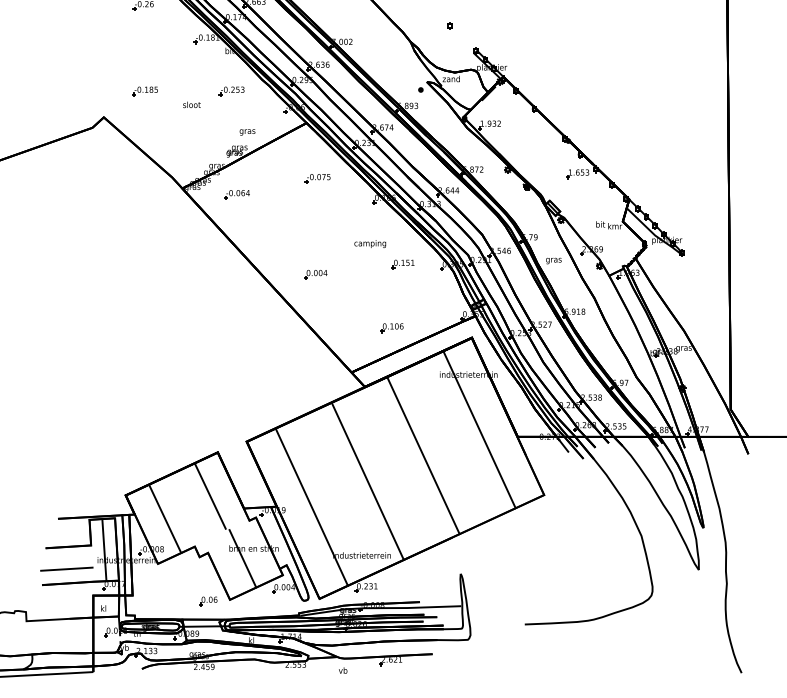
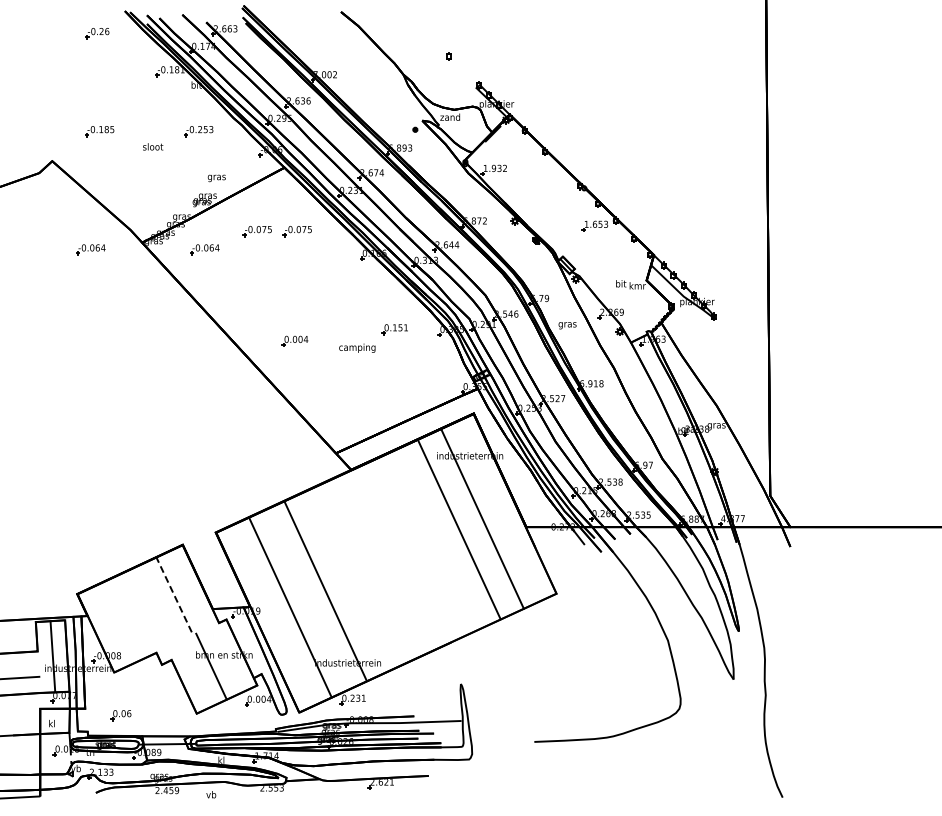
part: (282, 178) -> (256, 231), added
part: (137, 194) -> (90, 249), added
text: (370, 243) -> (357, 347), moved
part: (392, 328) -> (382, 402), removed
line: (422, 455) -> (458, 529), moved
line: (367, 480) -> (325, 590), moved
line: (209, 495) -> (173, 594), solid -> dashed
line: (165, 518) -> (122, 620), removed
part: (207, 601) -> (120, 715), moved
text: (343, 670) -> (211, 794), moved

